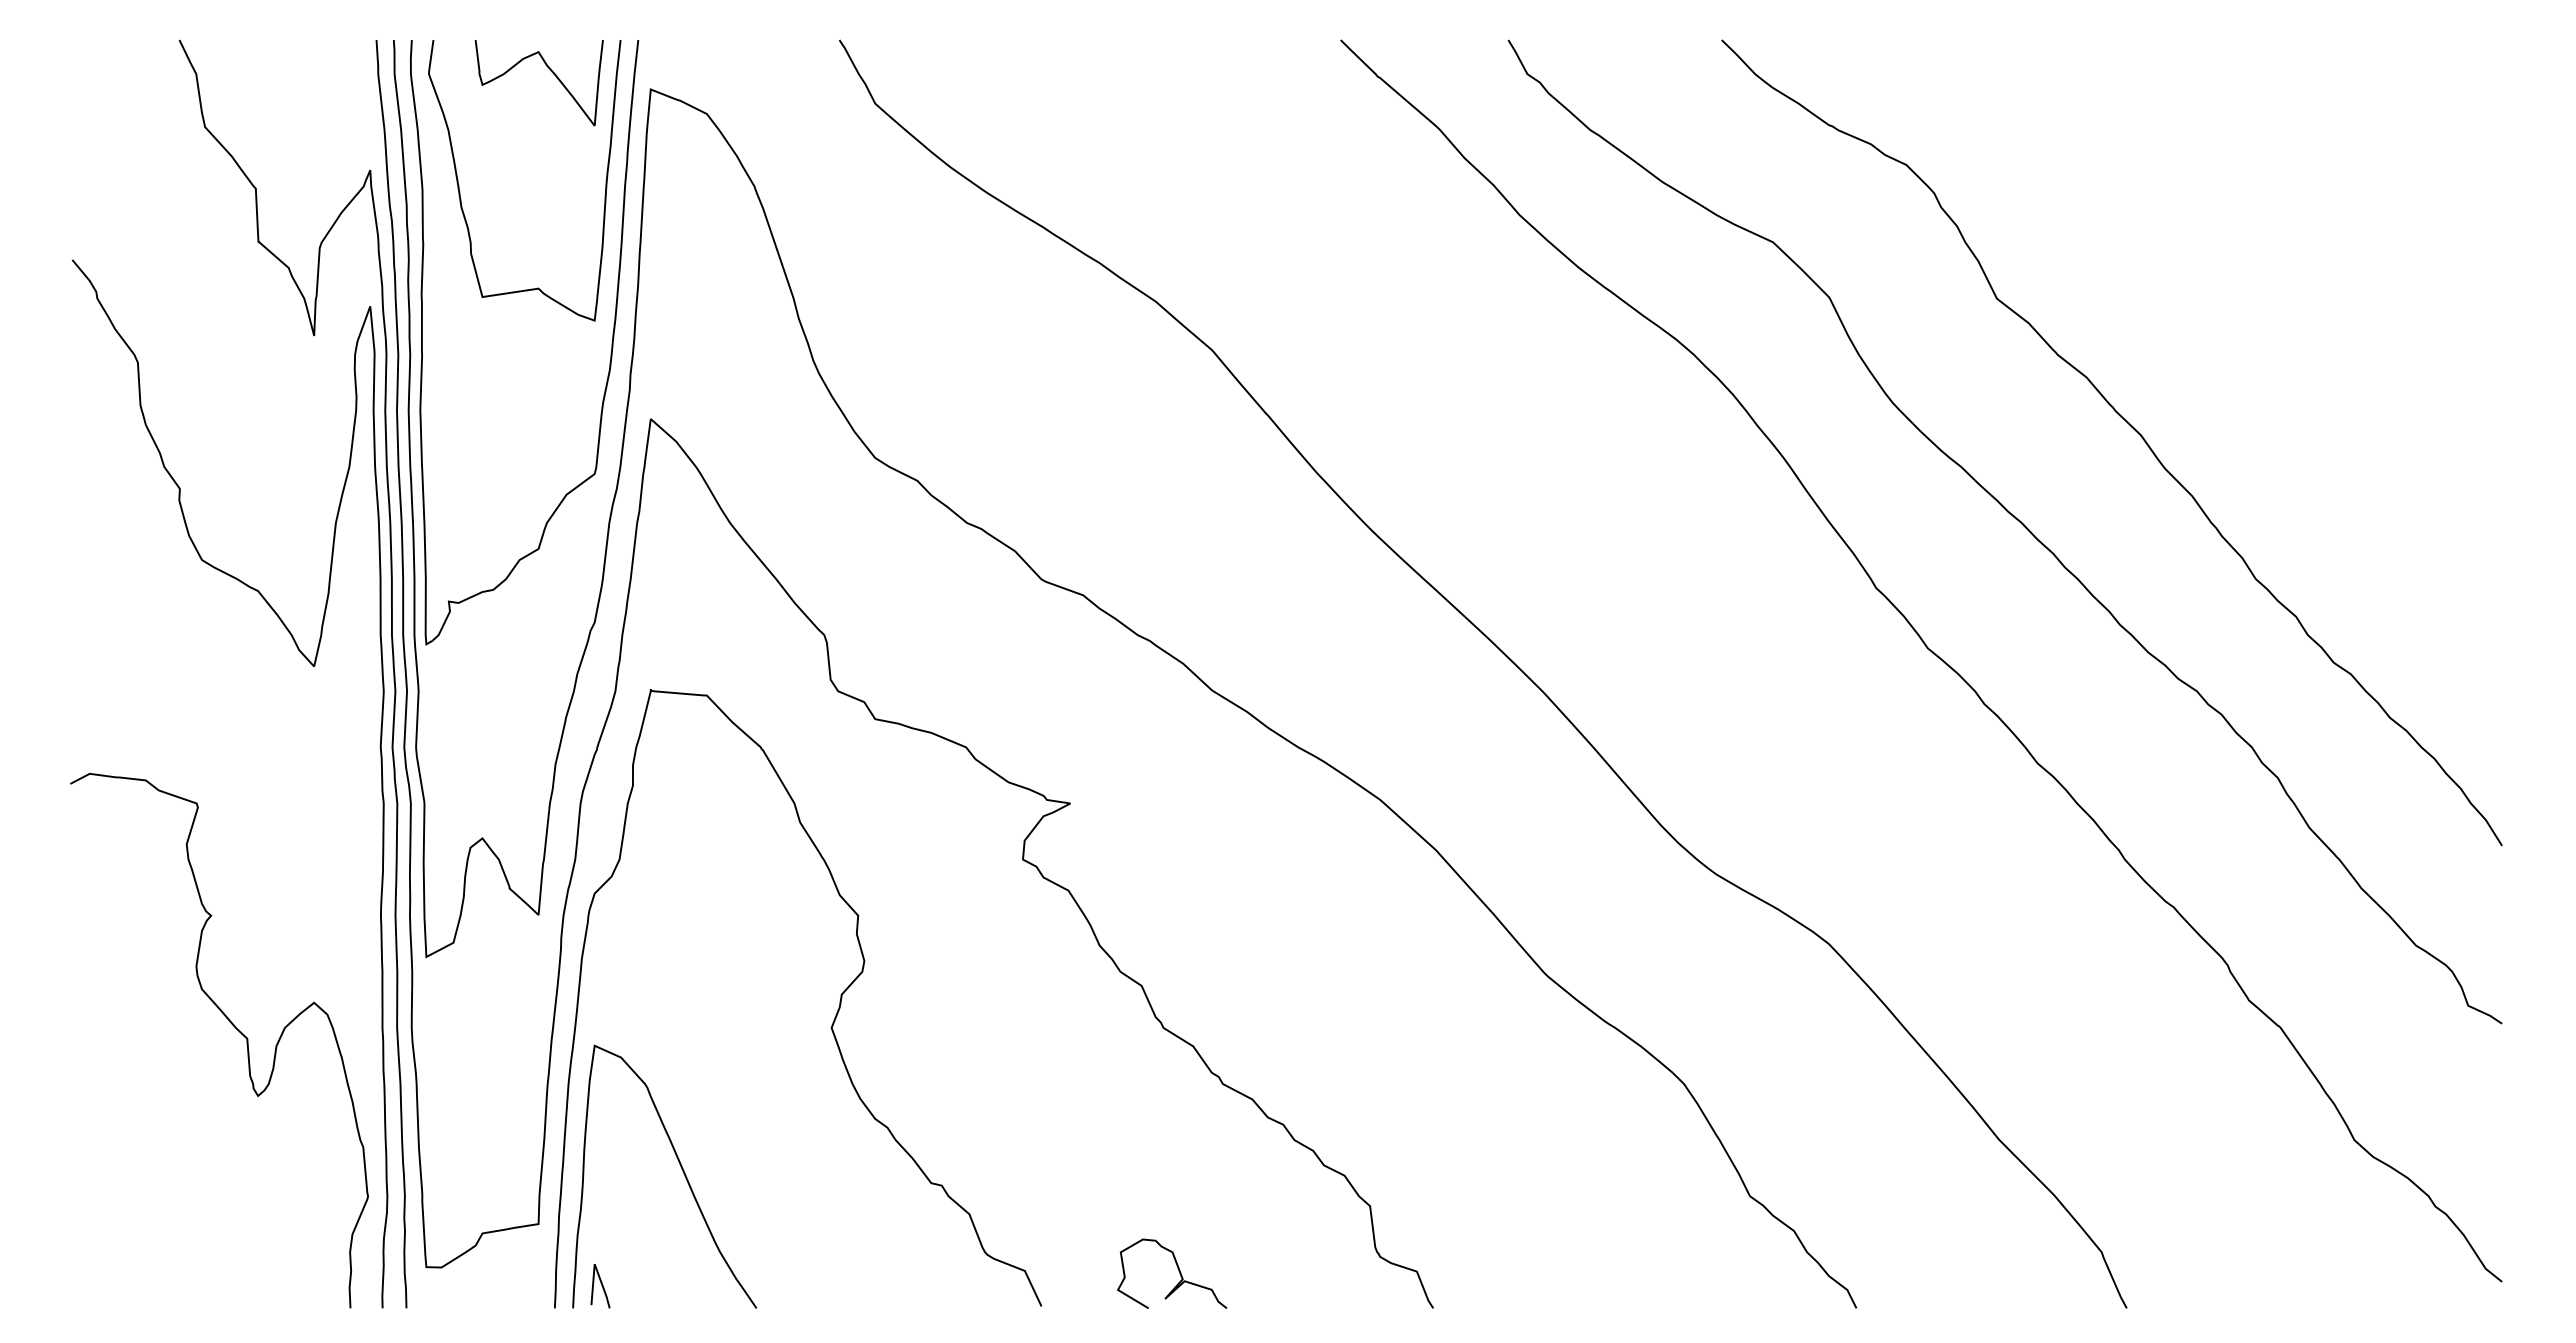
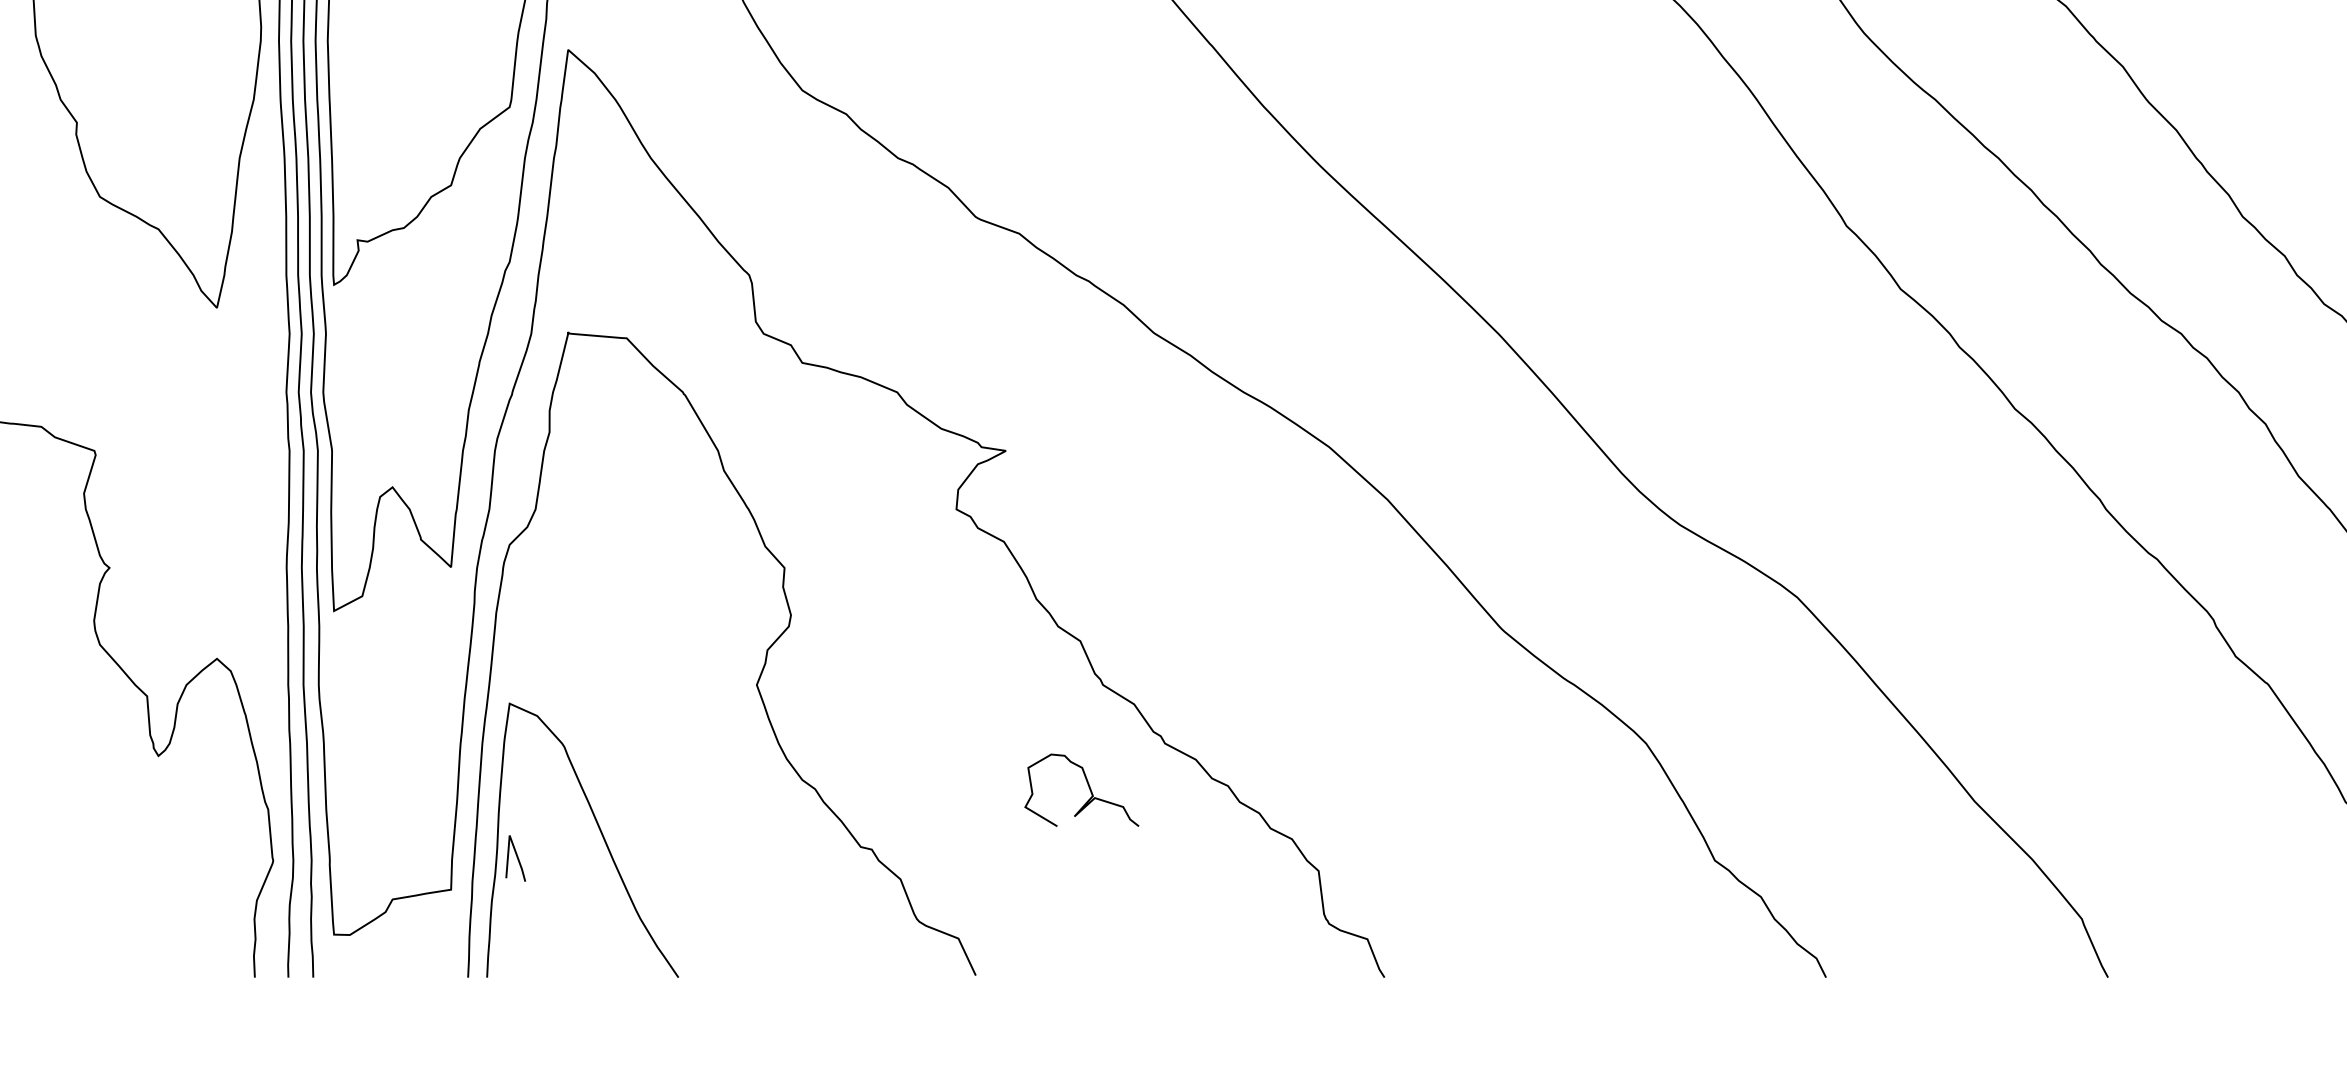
curve: (1178, 1271) -> (1088, 787), moved
line: (601, 1286) -> (516, 858), moved

